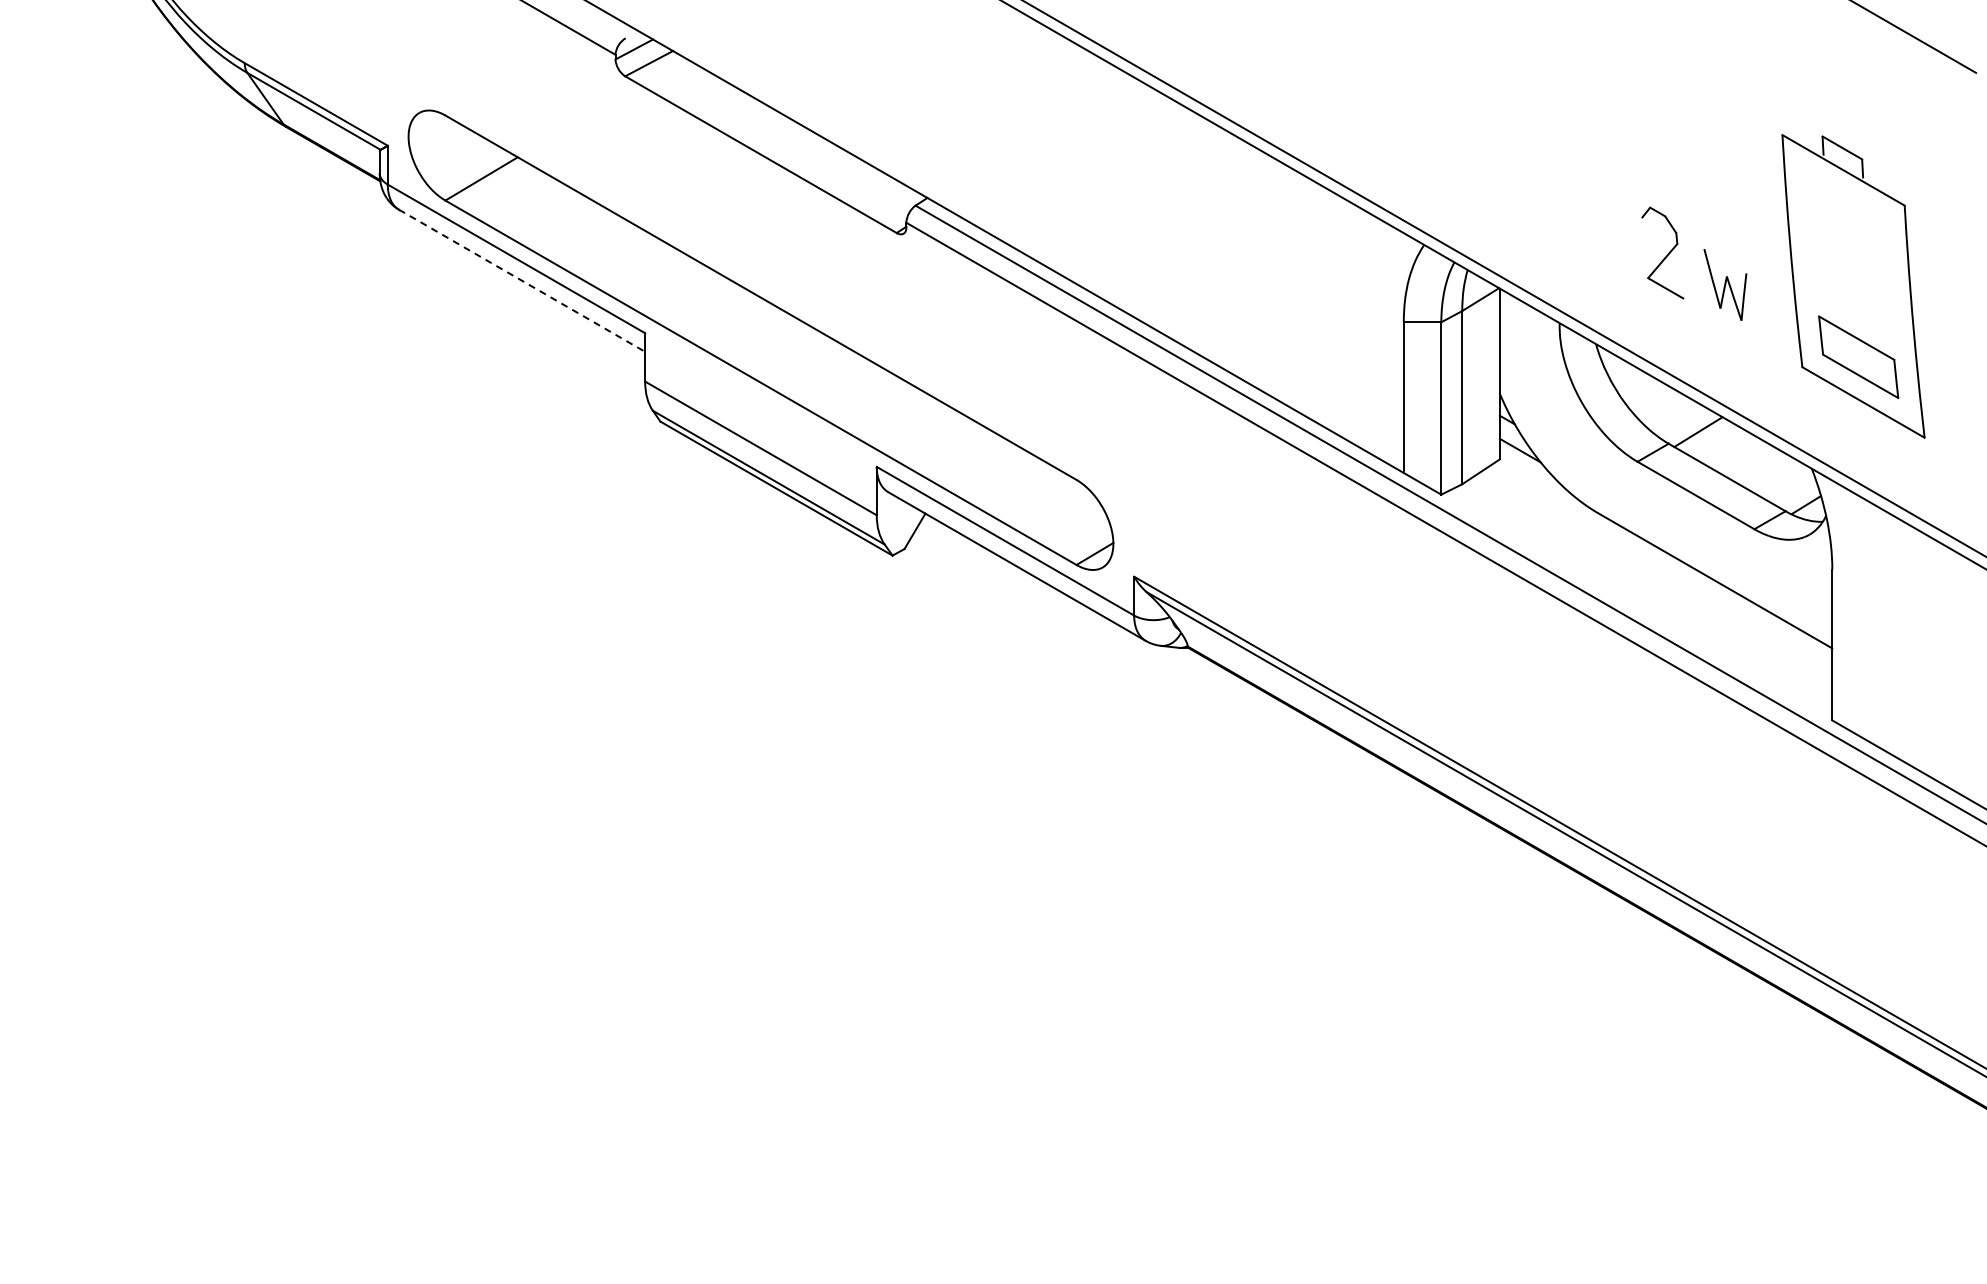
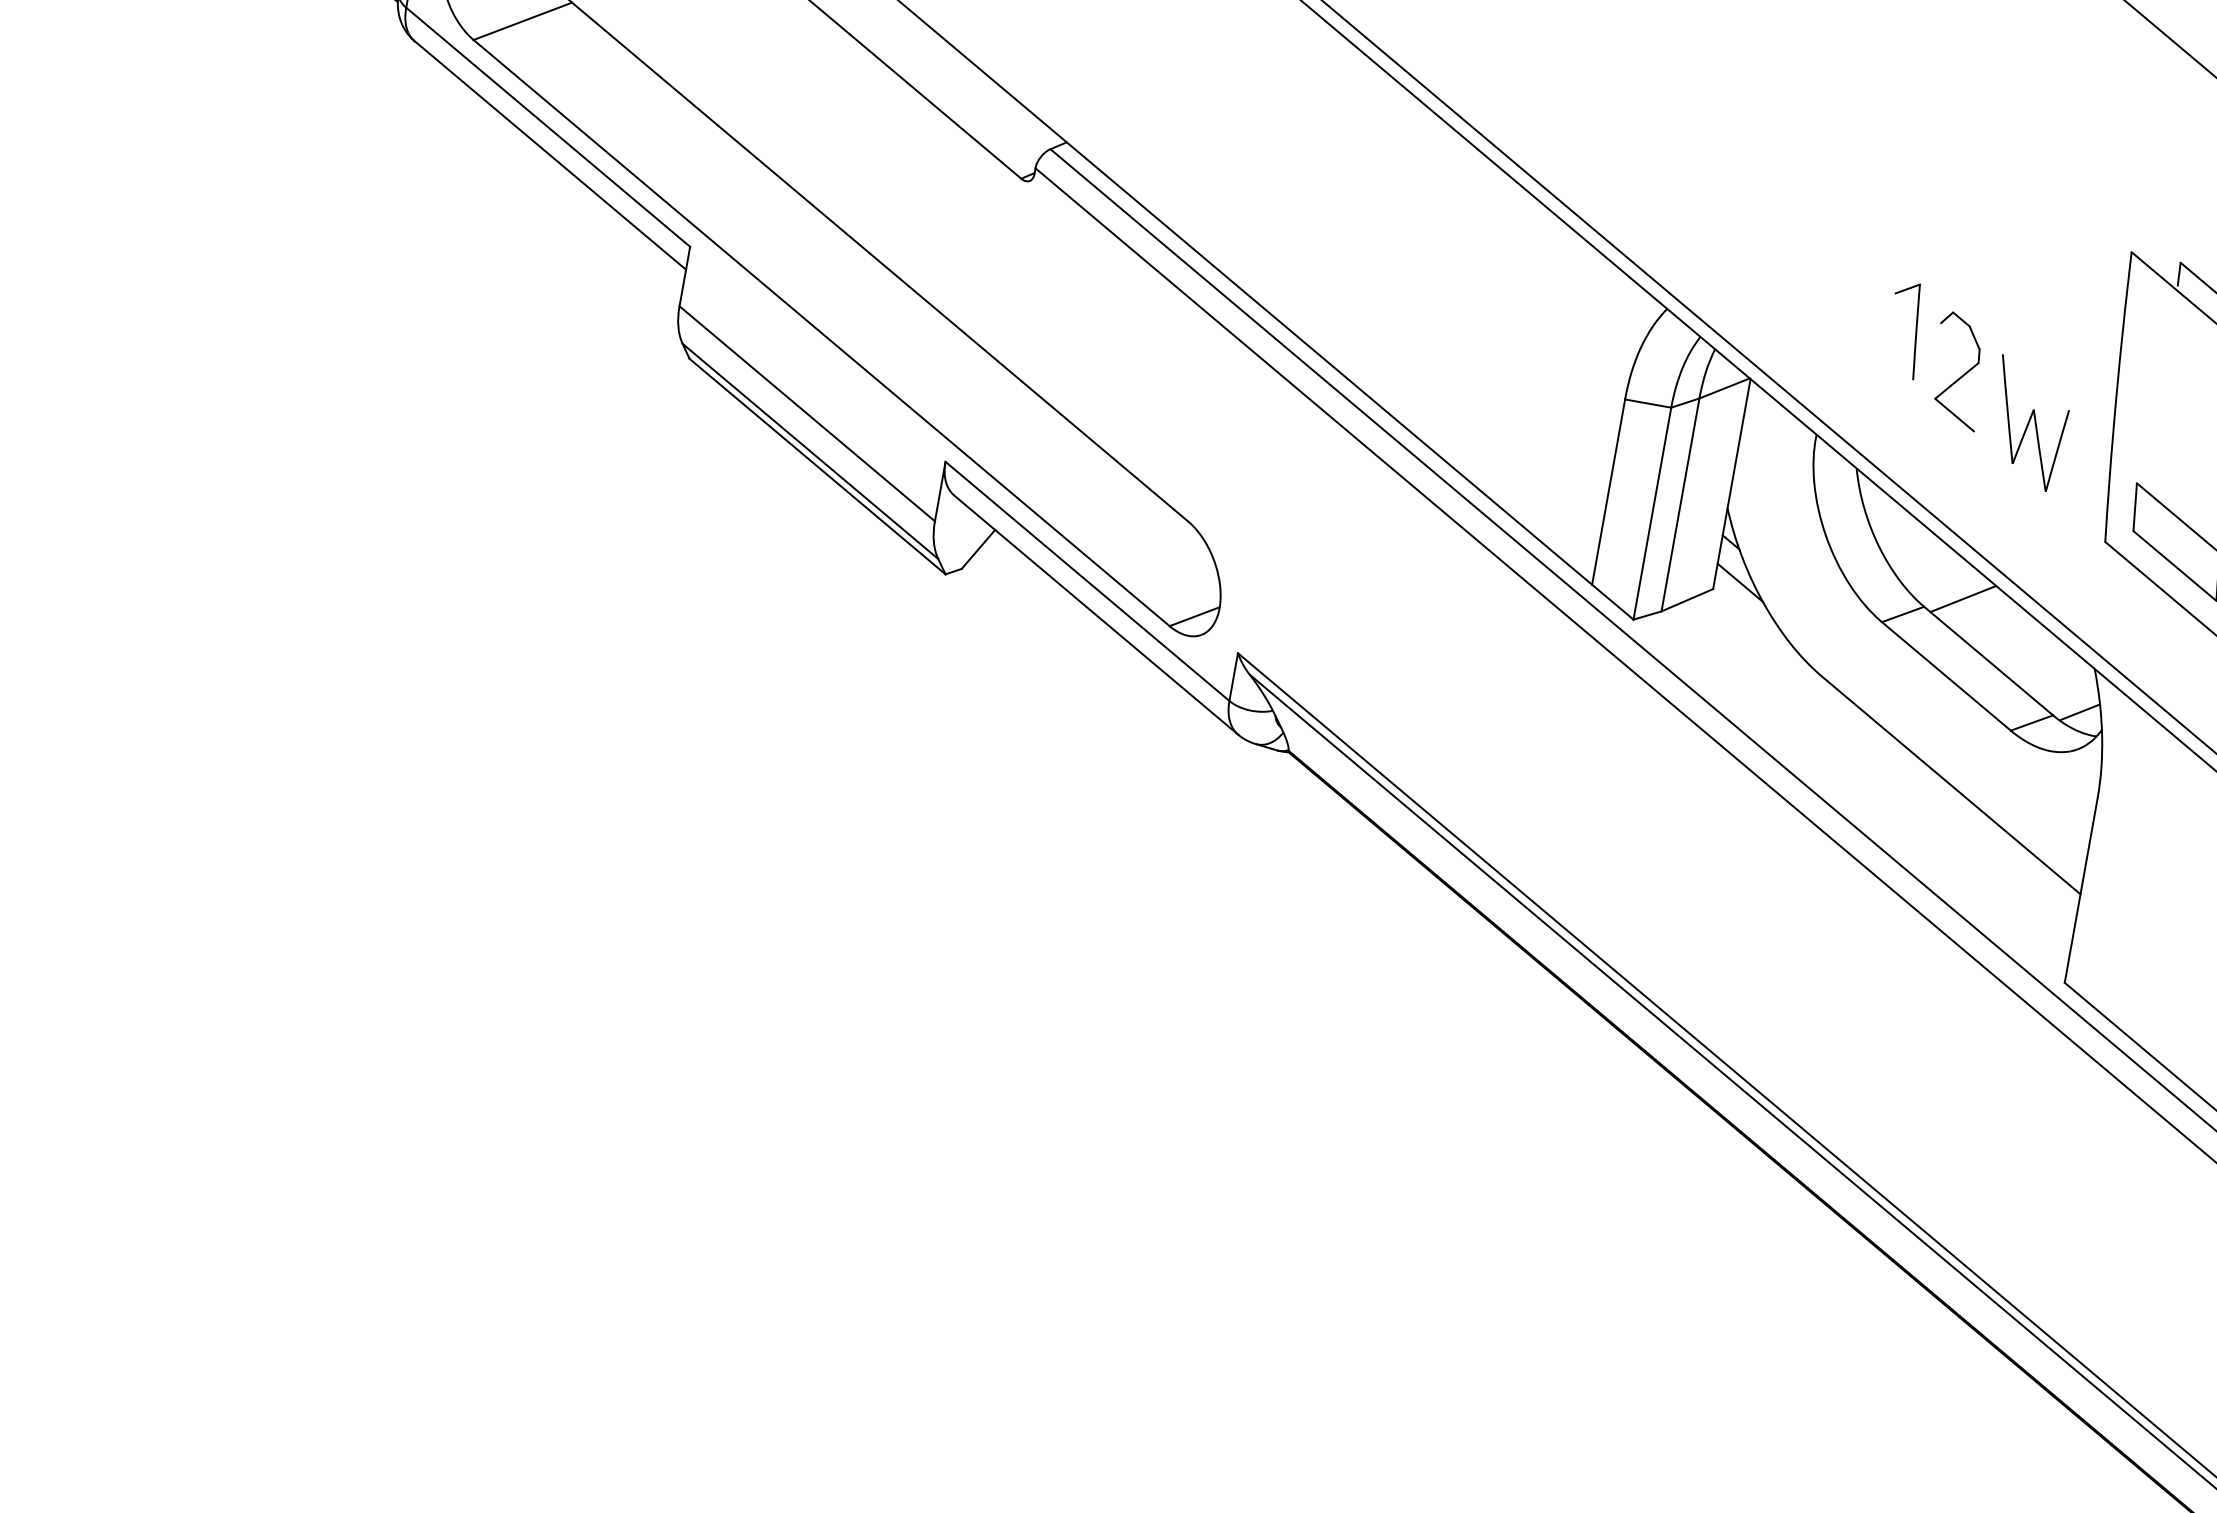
part: (1622, 226) -> (1914, 329), added
line: (522, 281) -> (550, 156), dashed -> solid
part: (1725, 284) -> (2028, 423), size x1.43

